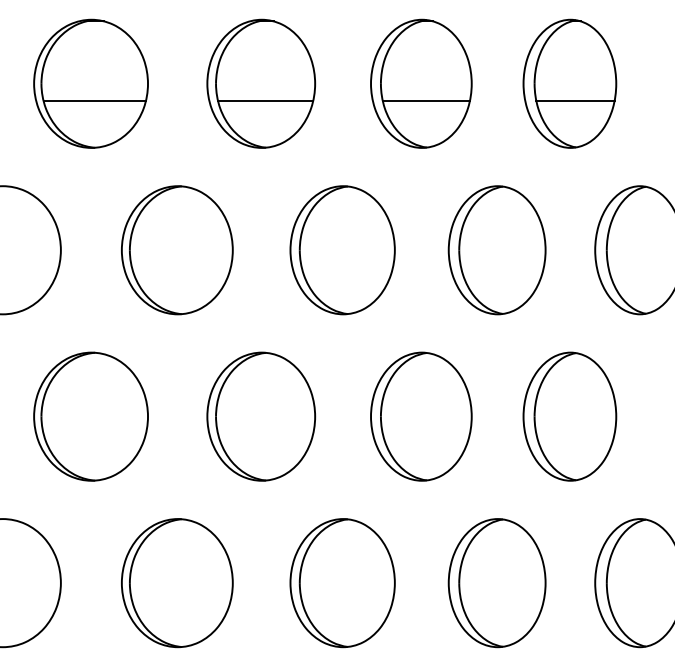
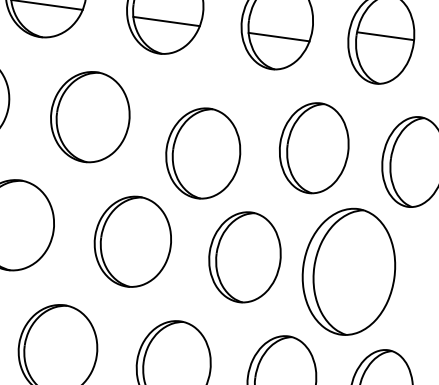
line: (575, 101) -> (385, 36), moved
part: (342, 250) -> (203, 153), moved
part: (569, 416) -> (348, 271), size x1.4

